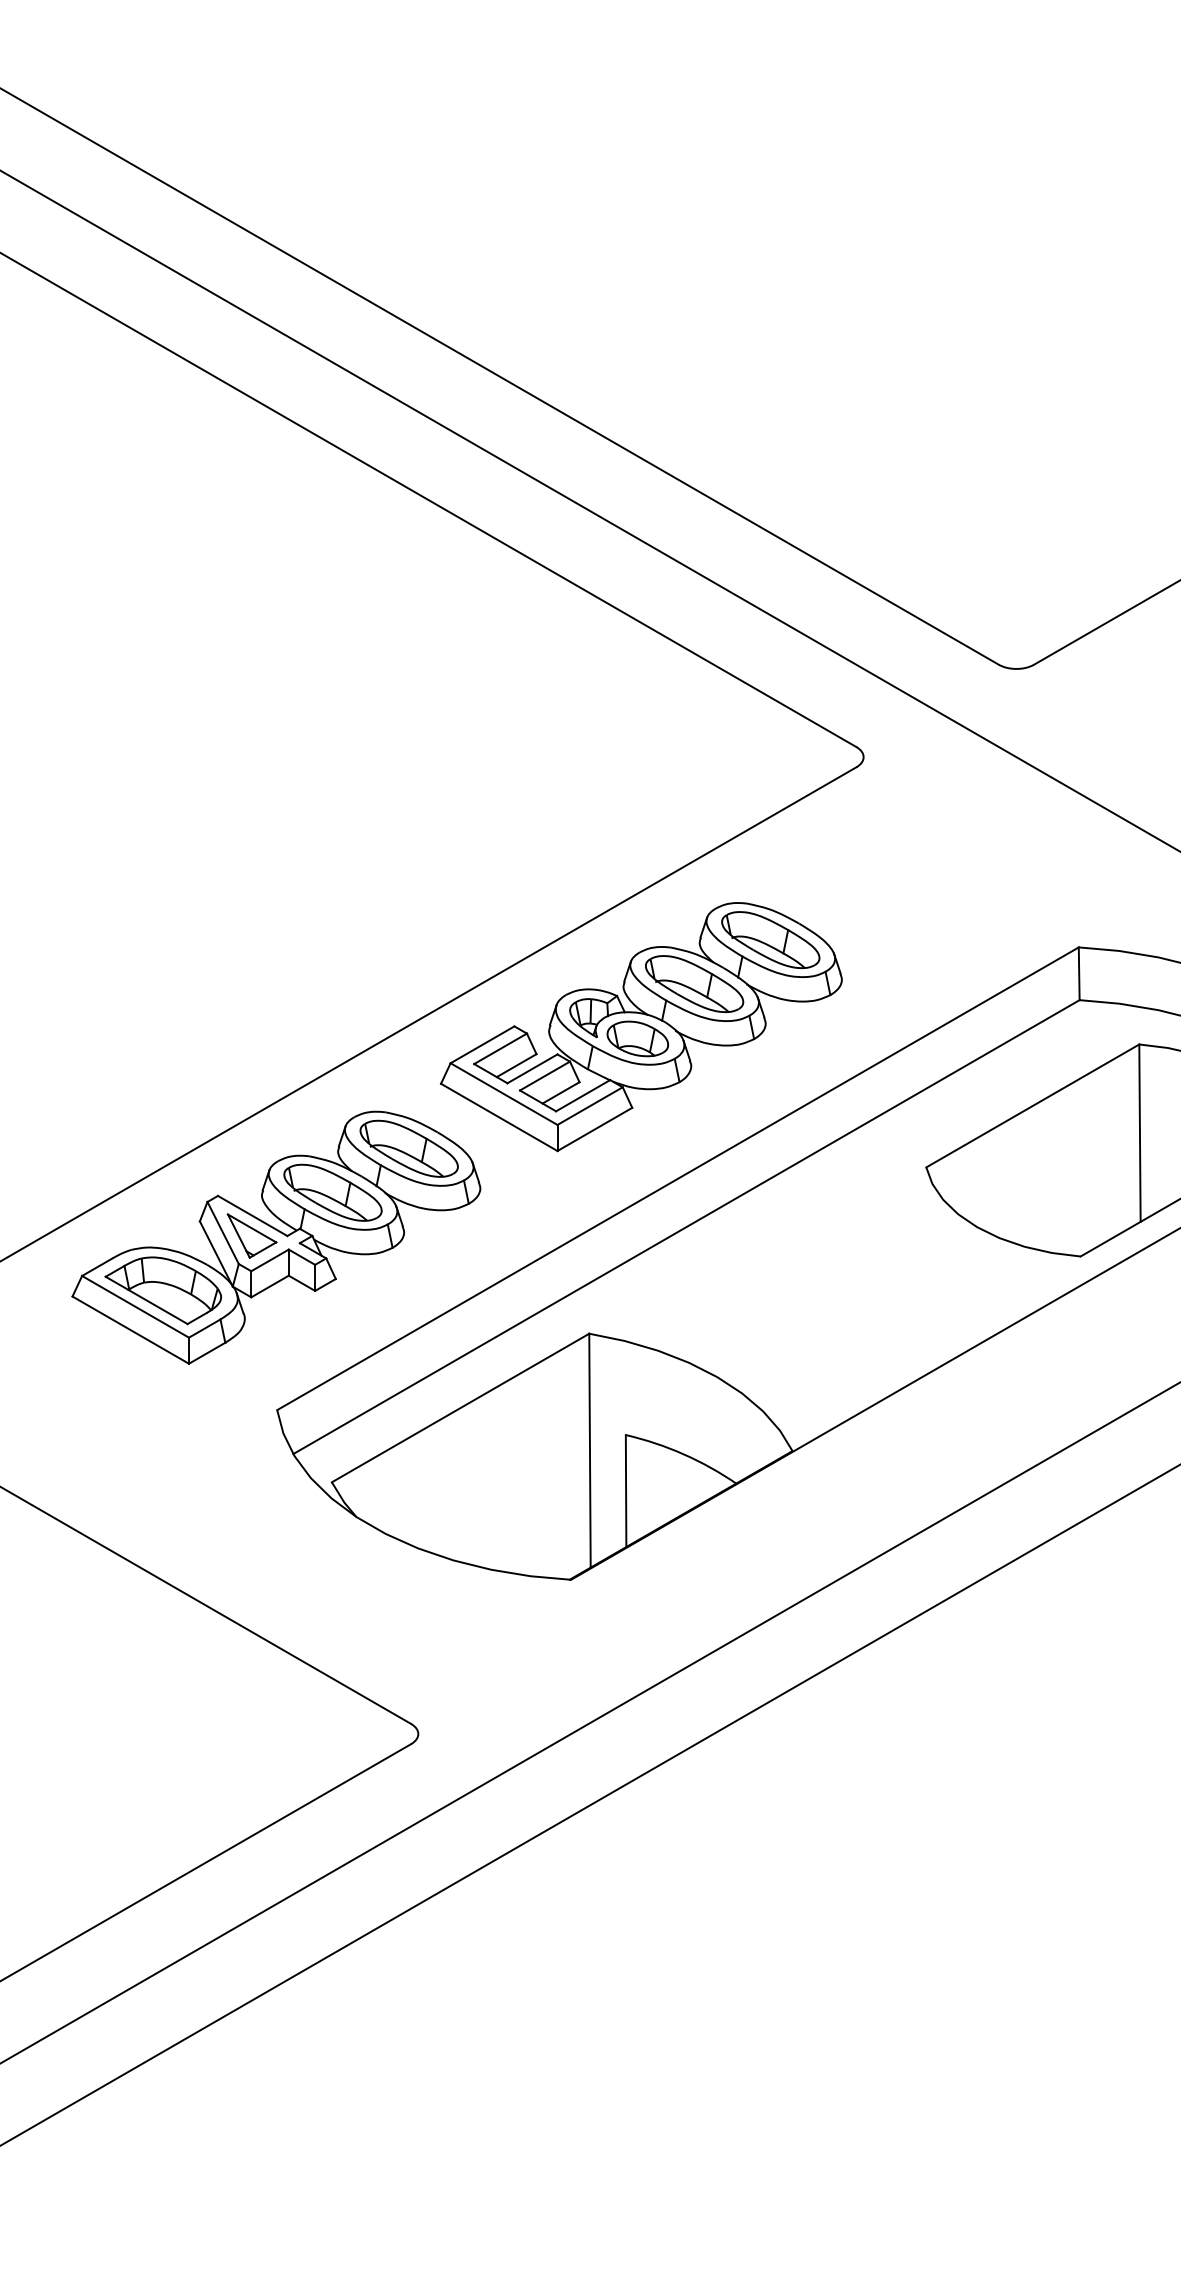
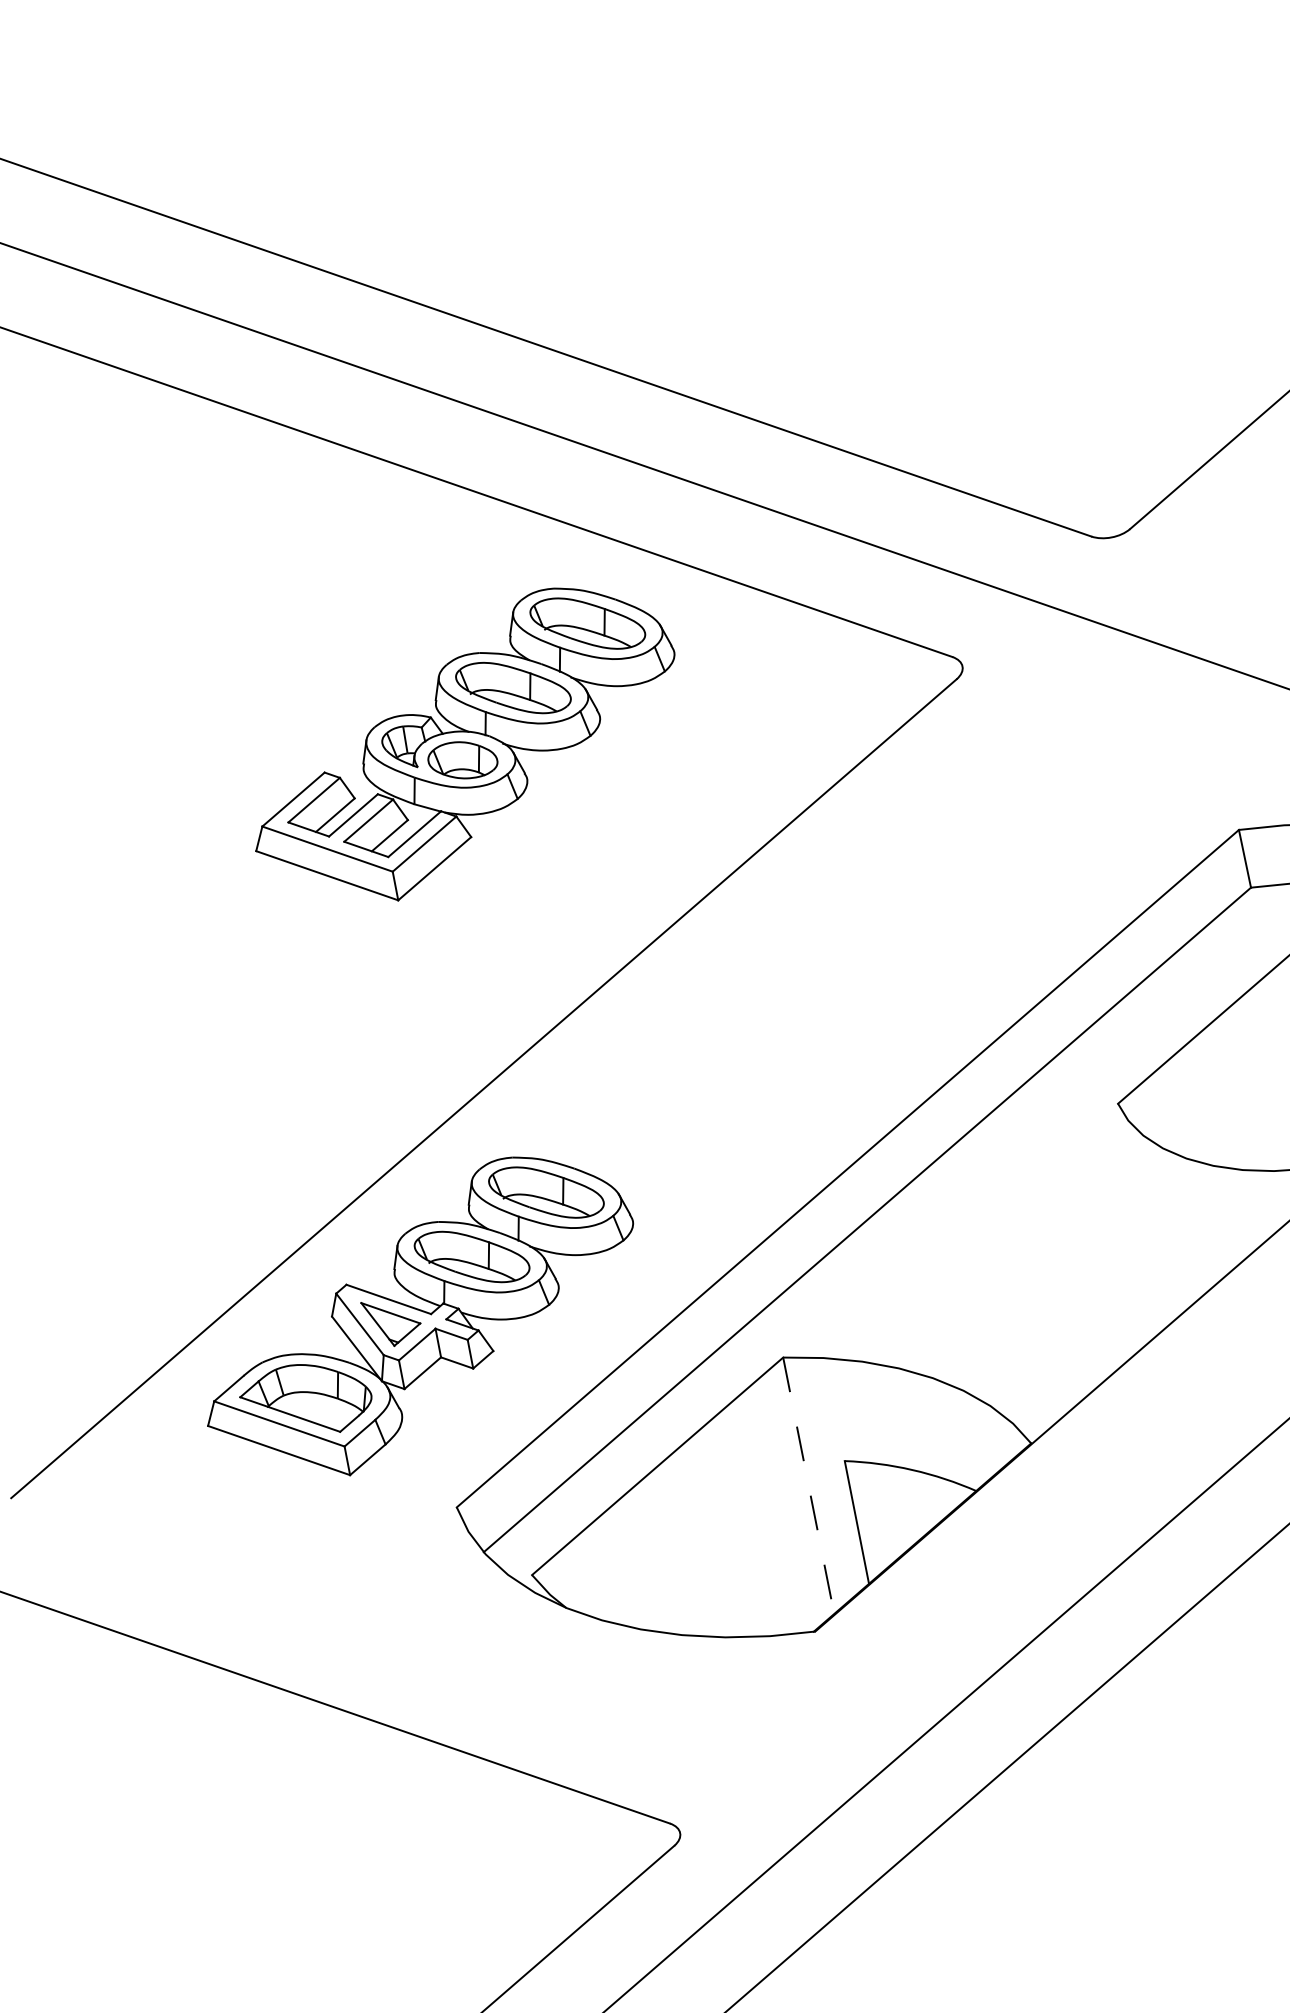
part: (641, 1027) -> (464, 746), moved
line: (589, 1450) -> (808, 1485), solid -> dashed

